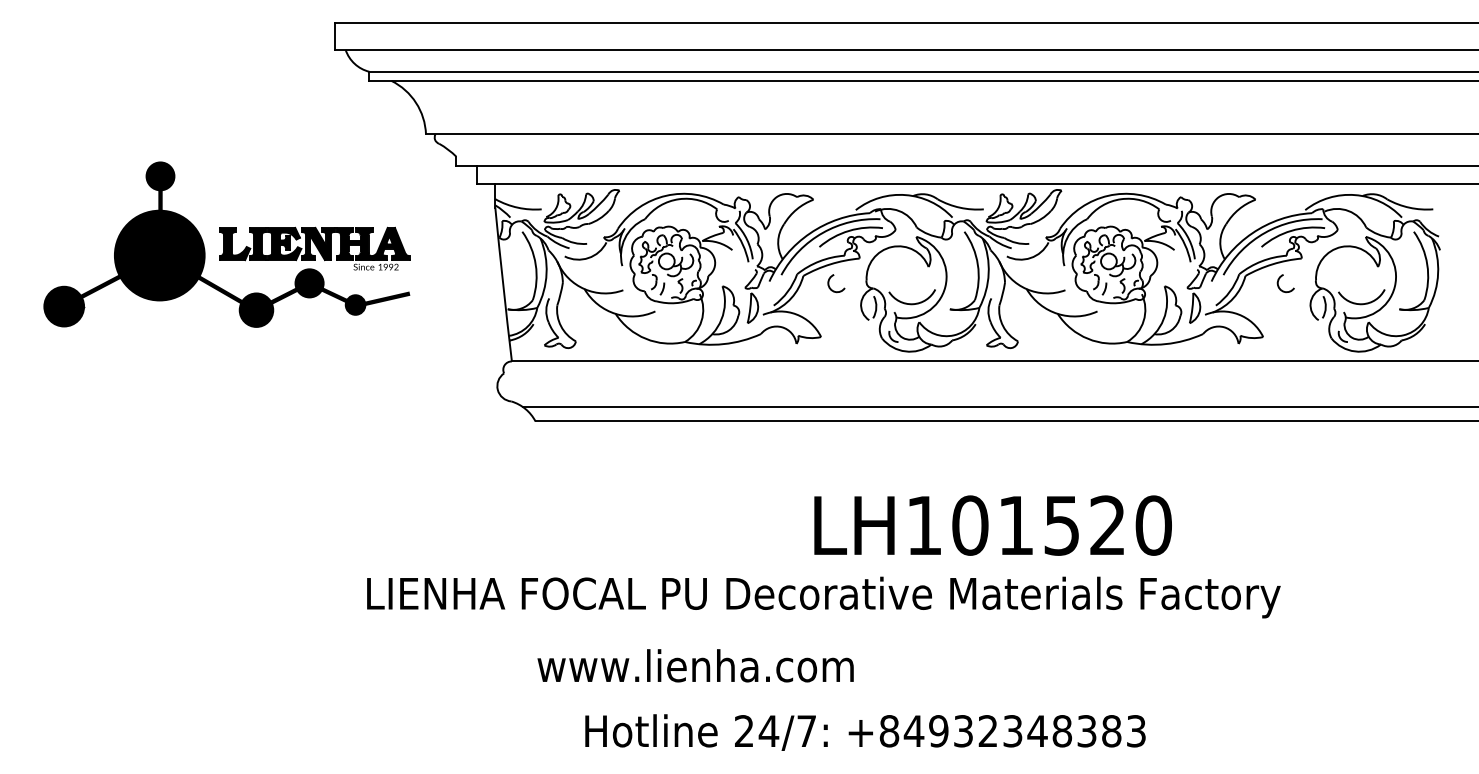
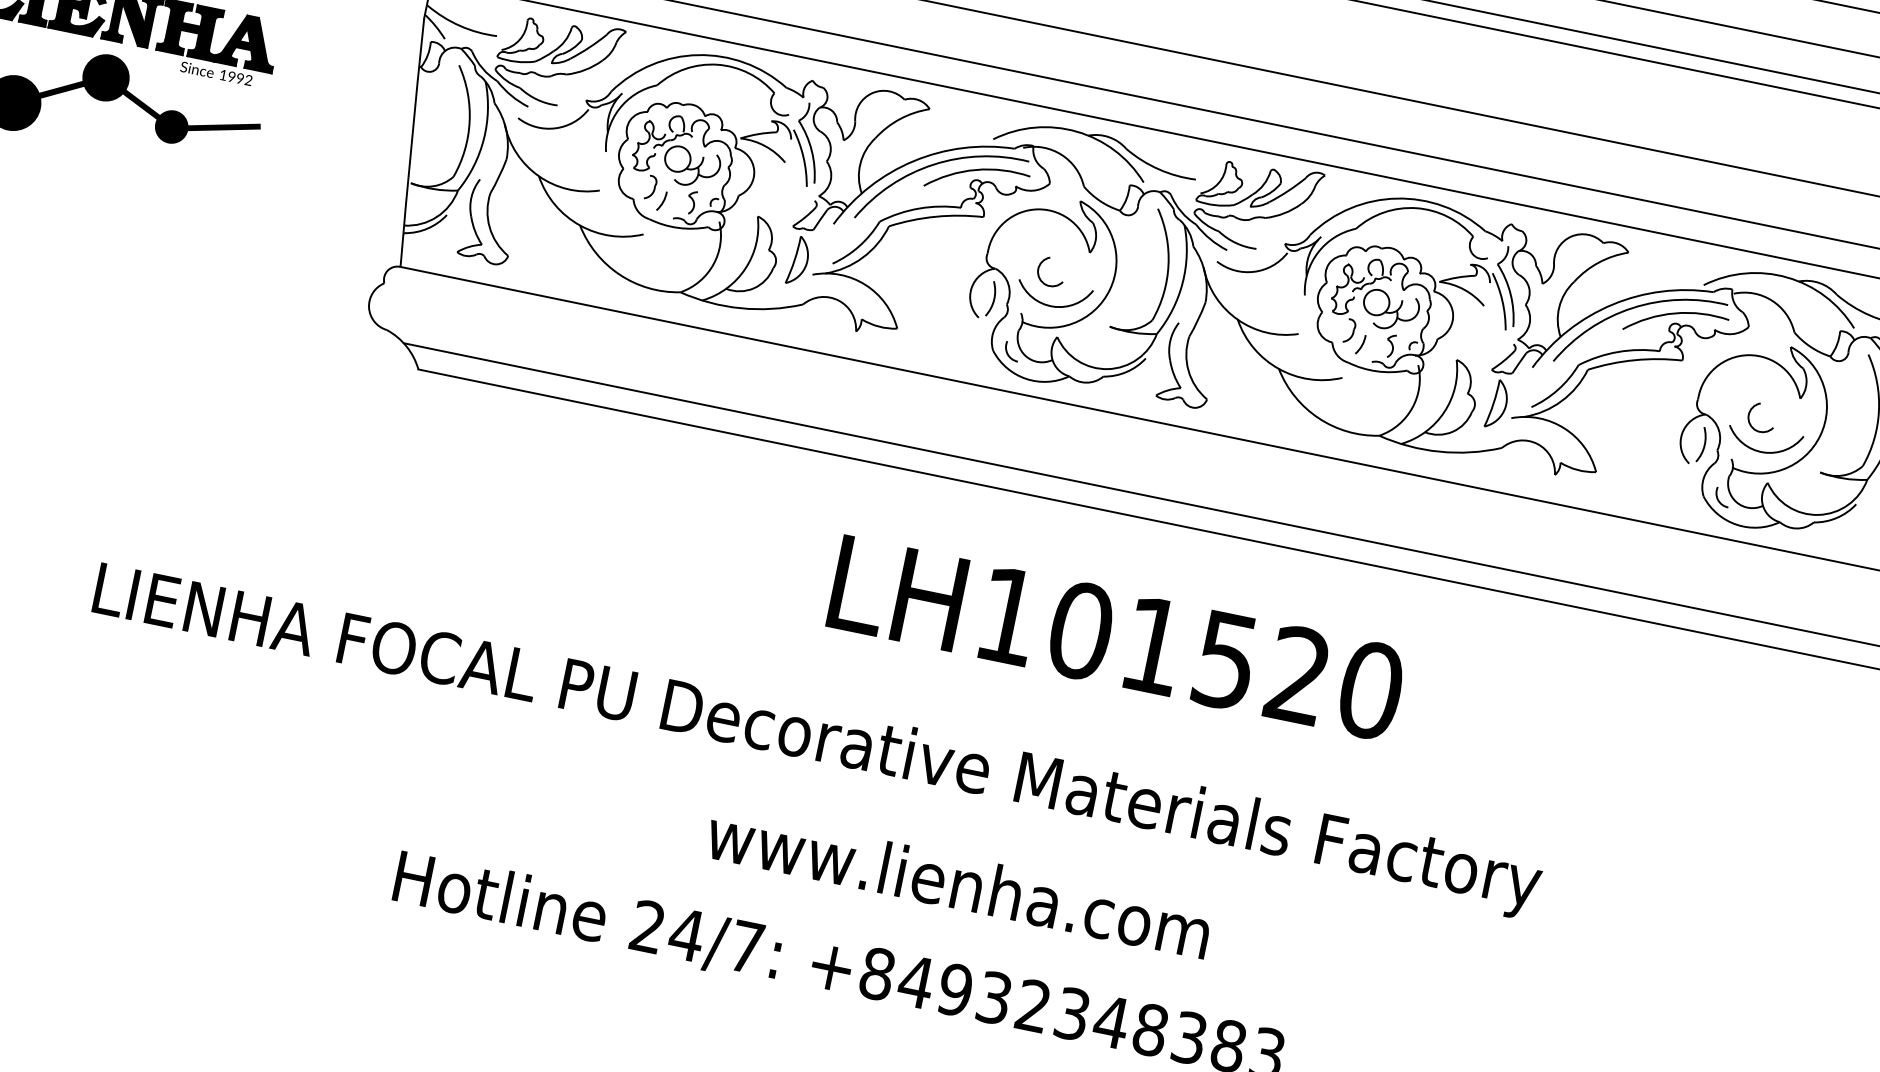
arc: (829, 283) -> (1040, 269), moved
arc: (1279, 285) -> (1750, 418), moved
text: (992, 525) -> (1116, 637), moved
text: (695, 665) -> (958, 882), moved

